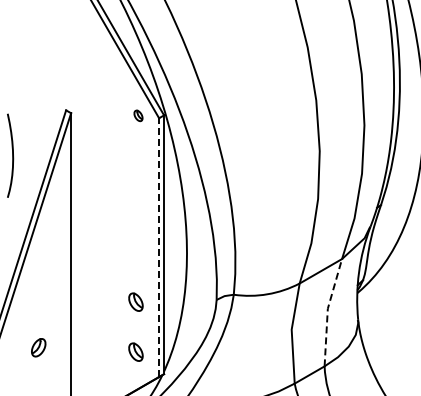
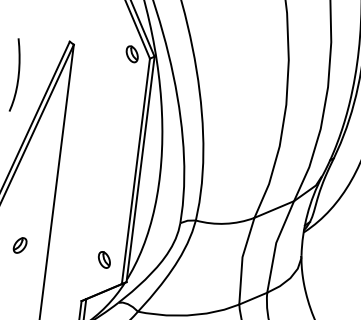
part: (138, 115) -> (132, 54), size x1.67
line: (159, 247) -> (136, 171), dashed -> solid
part: (135, 301) -> (109, 215), removed
line: (327, 310) -> (275, 244), dashed -> solid

